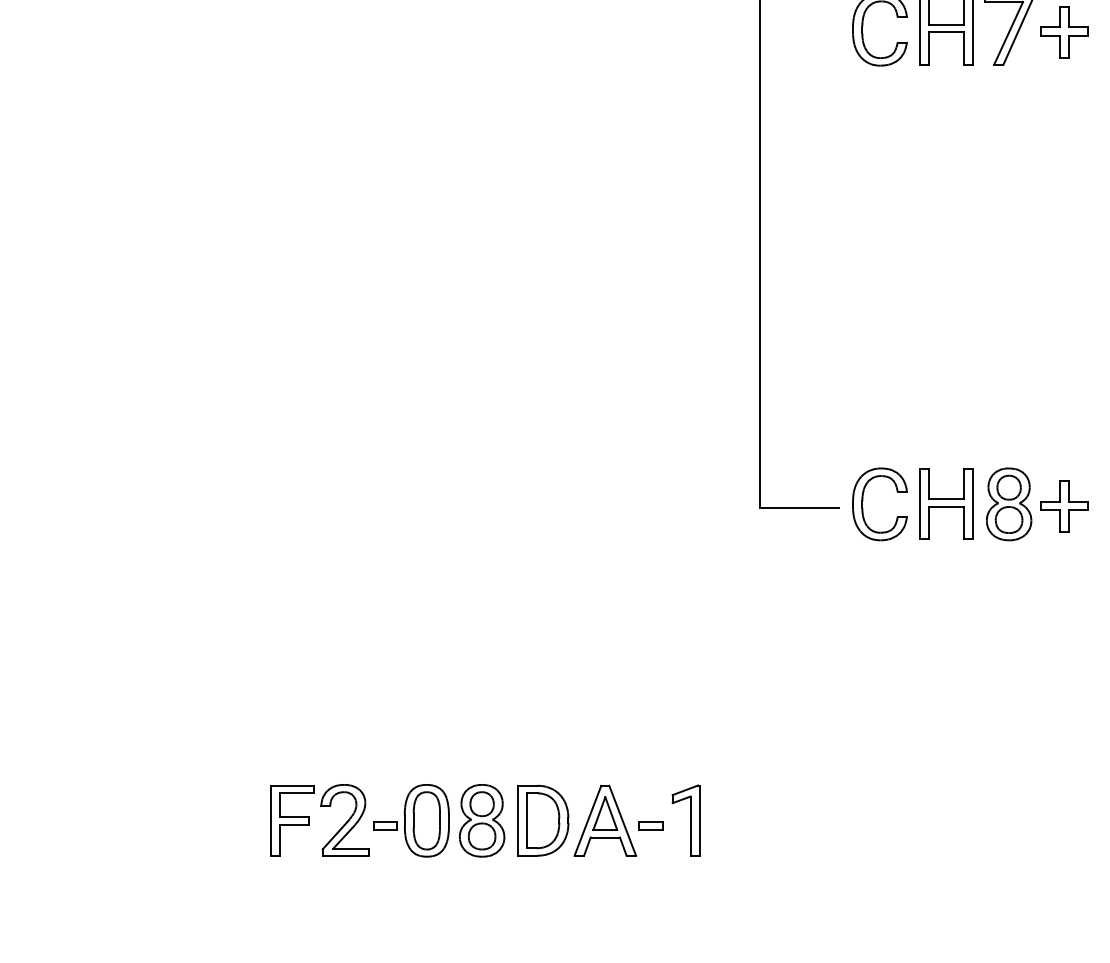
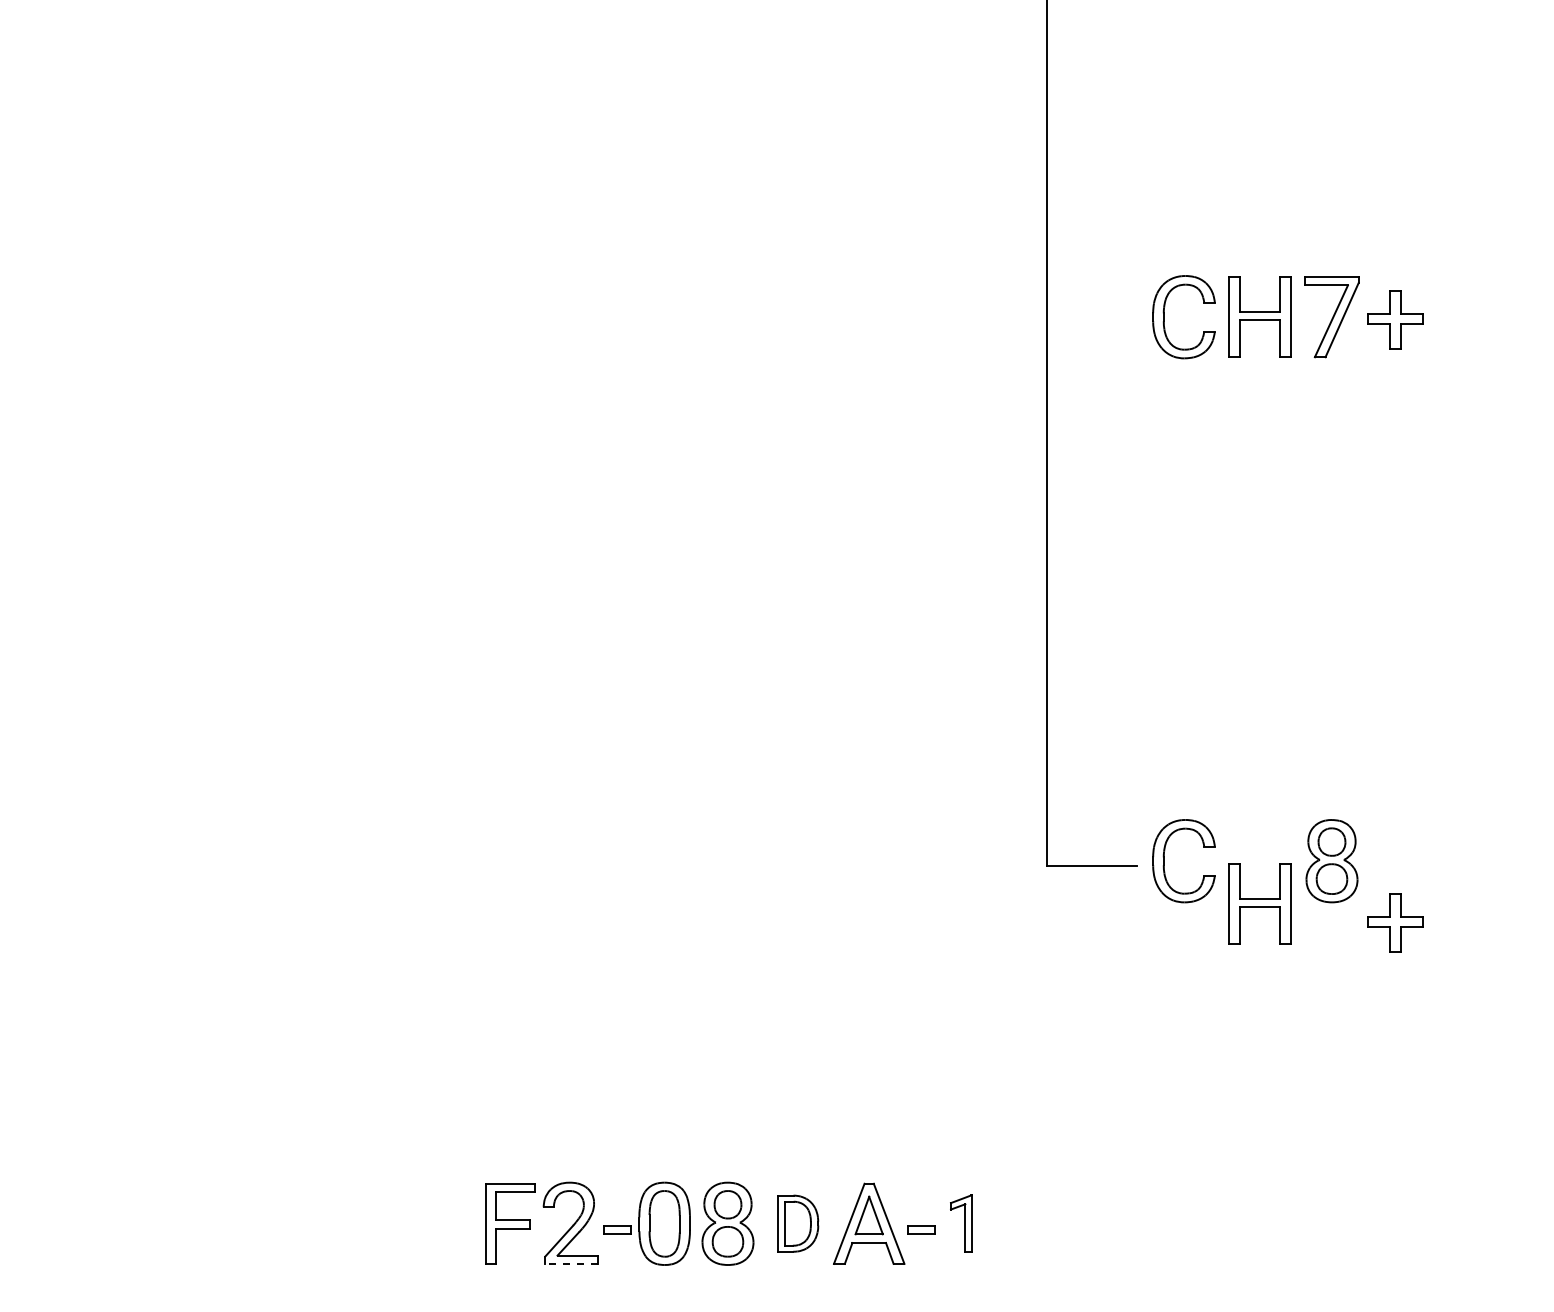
part: (945, 503) -> (1259, 903), moved
part: (1064, 506) -> (1395, 922), moved
part: (542, 820) -> (797, 1223), size x0.7
part: (685, 820) -> (961, 1223), size x0.7
line: (345, 855) -> (571, 1263), solid -> dashed

